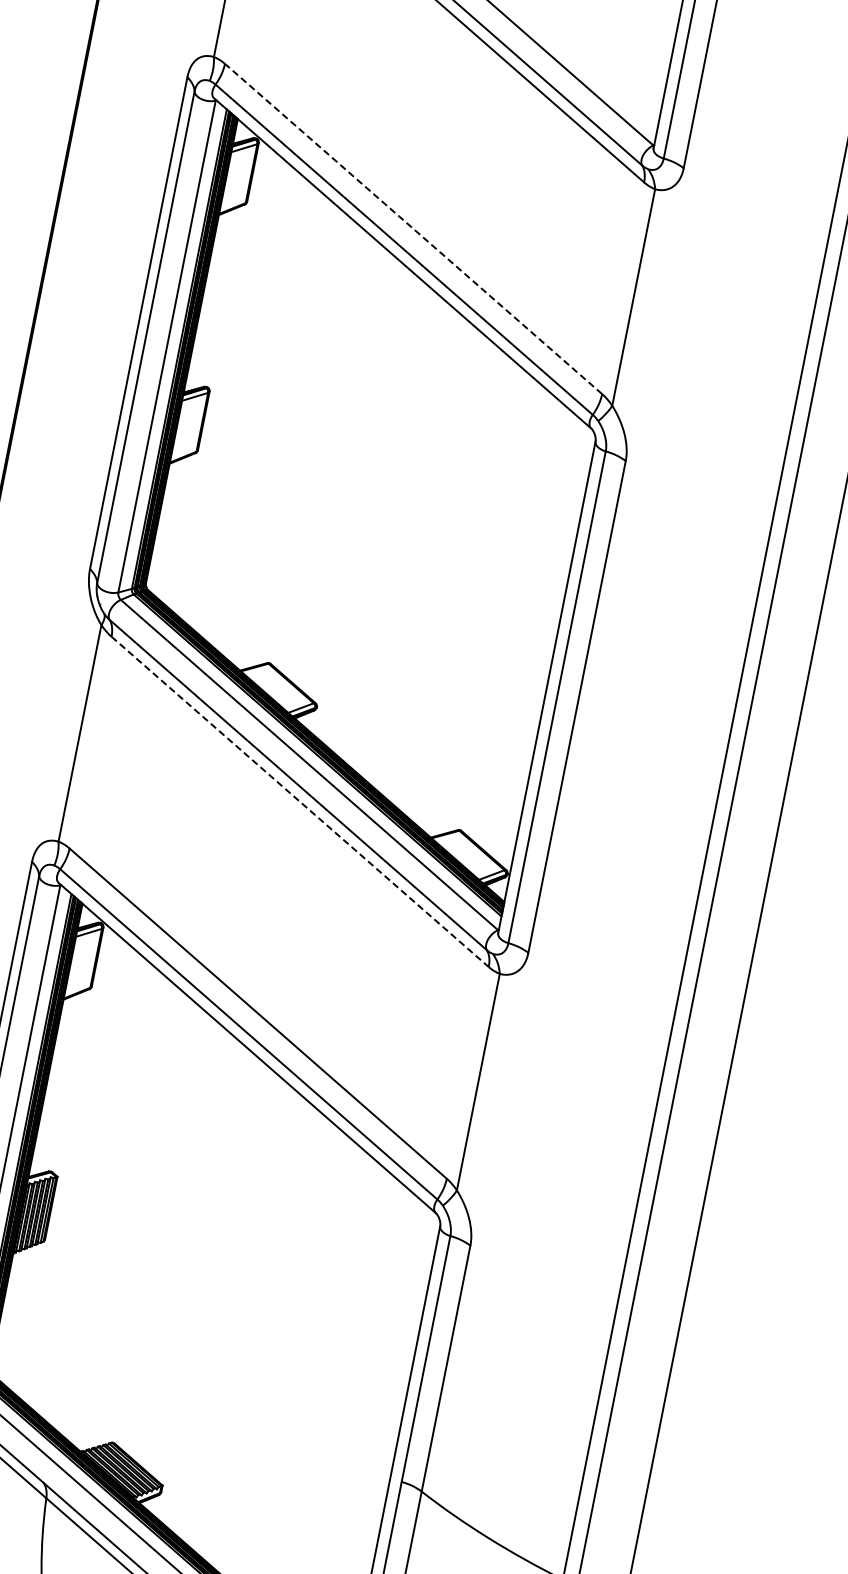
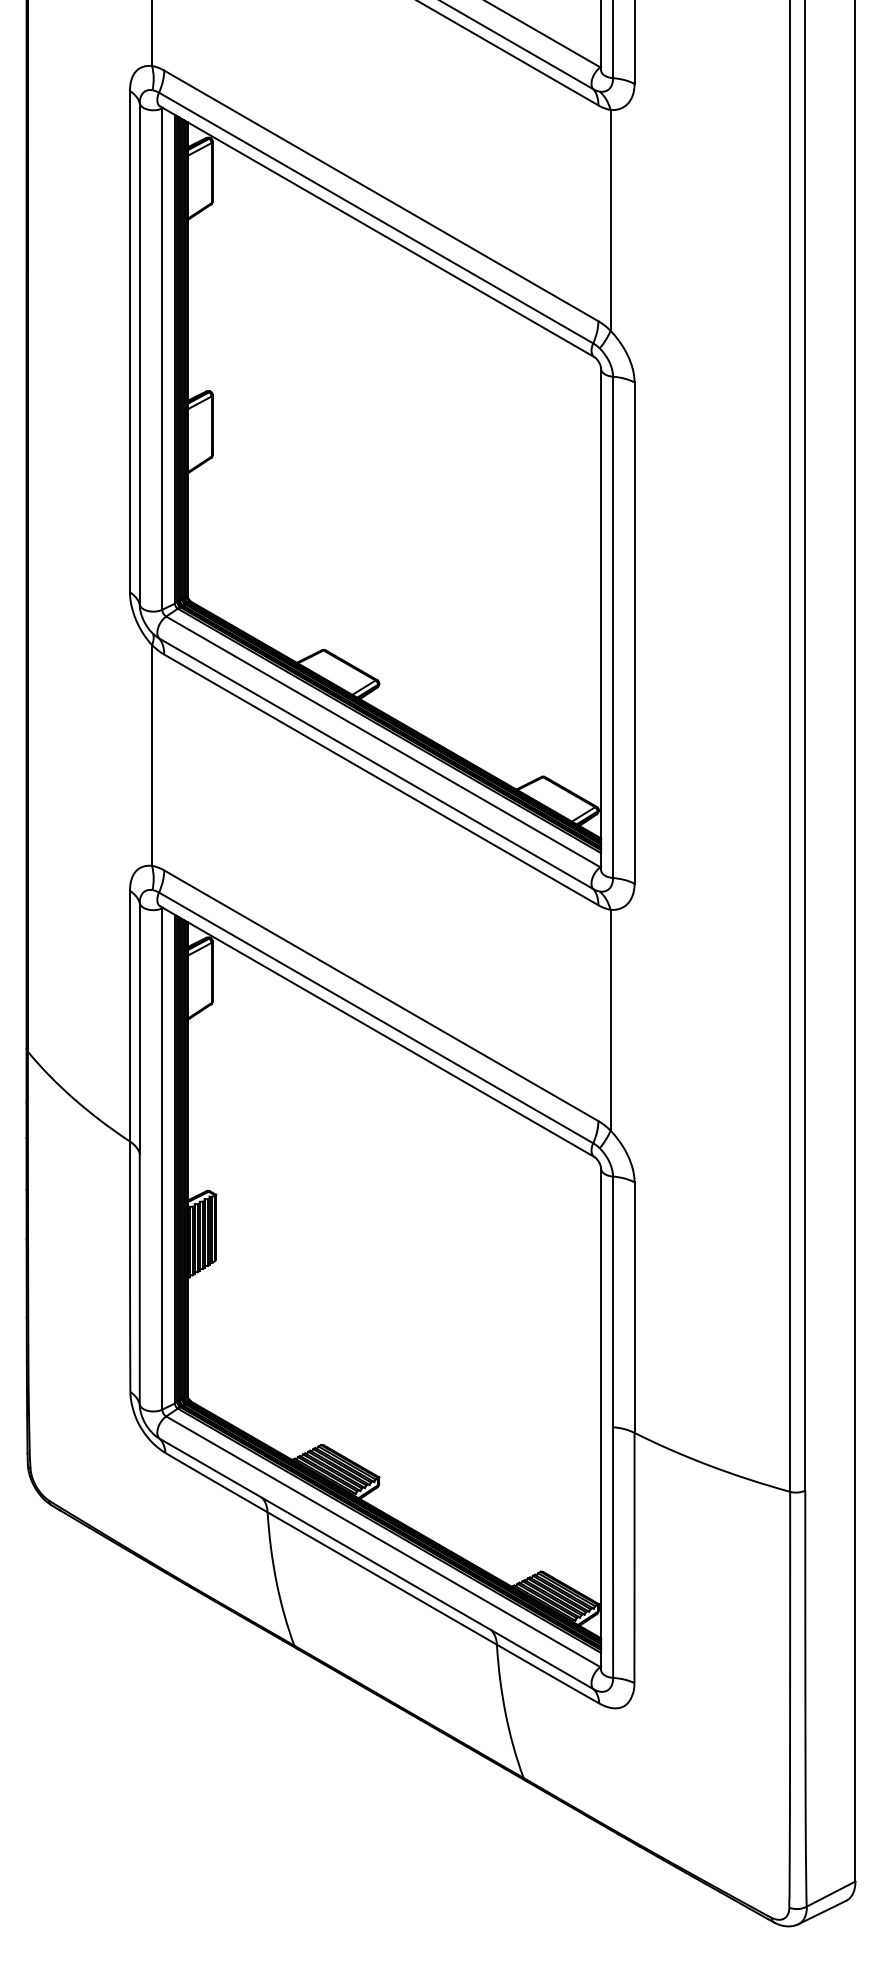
line: (413, 228) -> (381, 195), dashed -> solid
line: (300, 801) -> (381, 779), dashed -> solid

